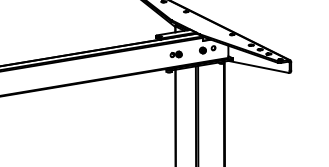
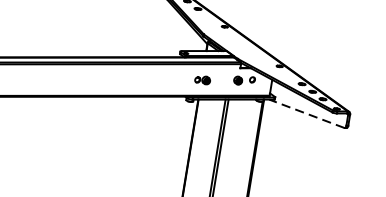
line: (258, 66) -> (306, 113), solid -> dashed

